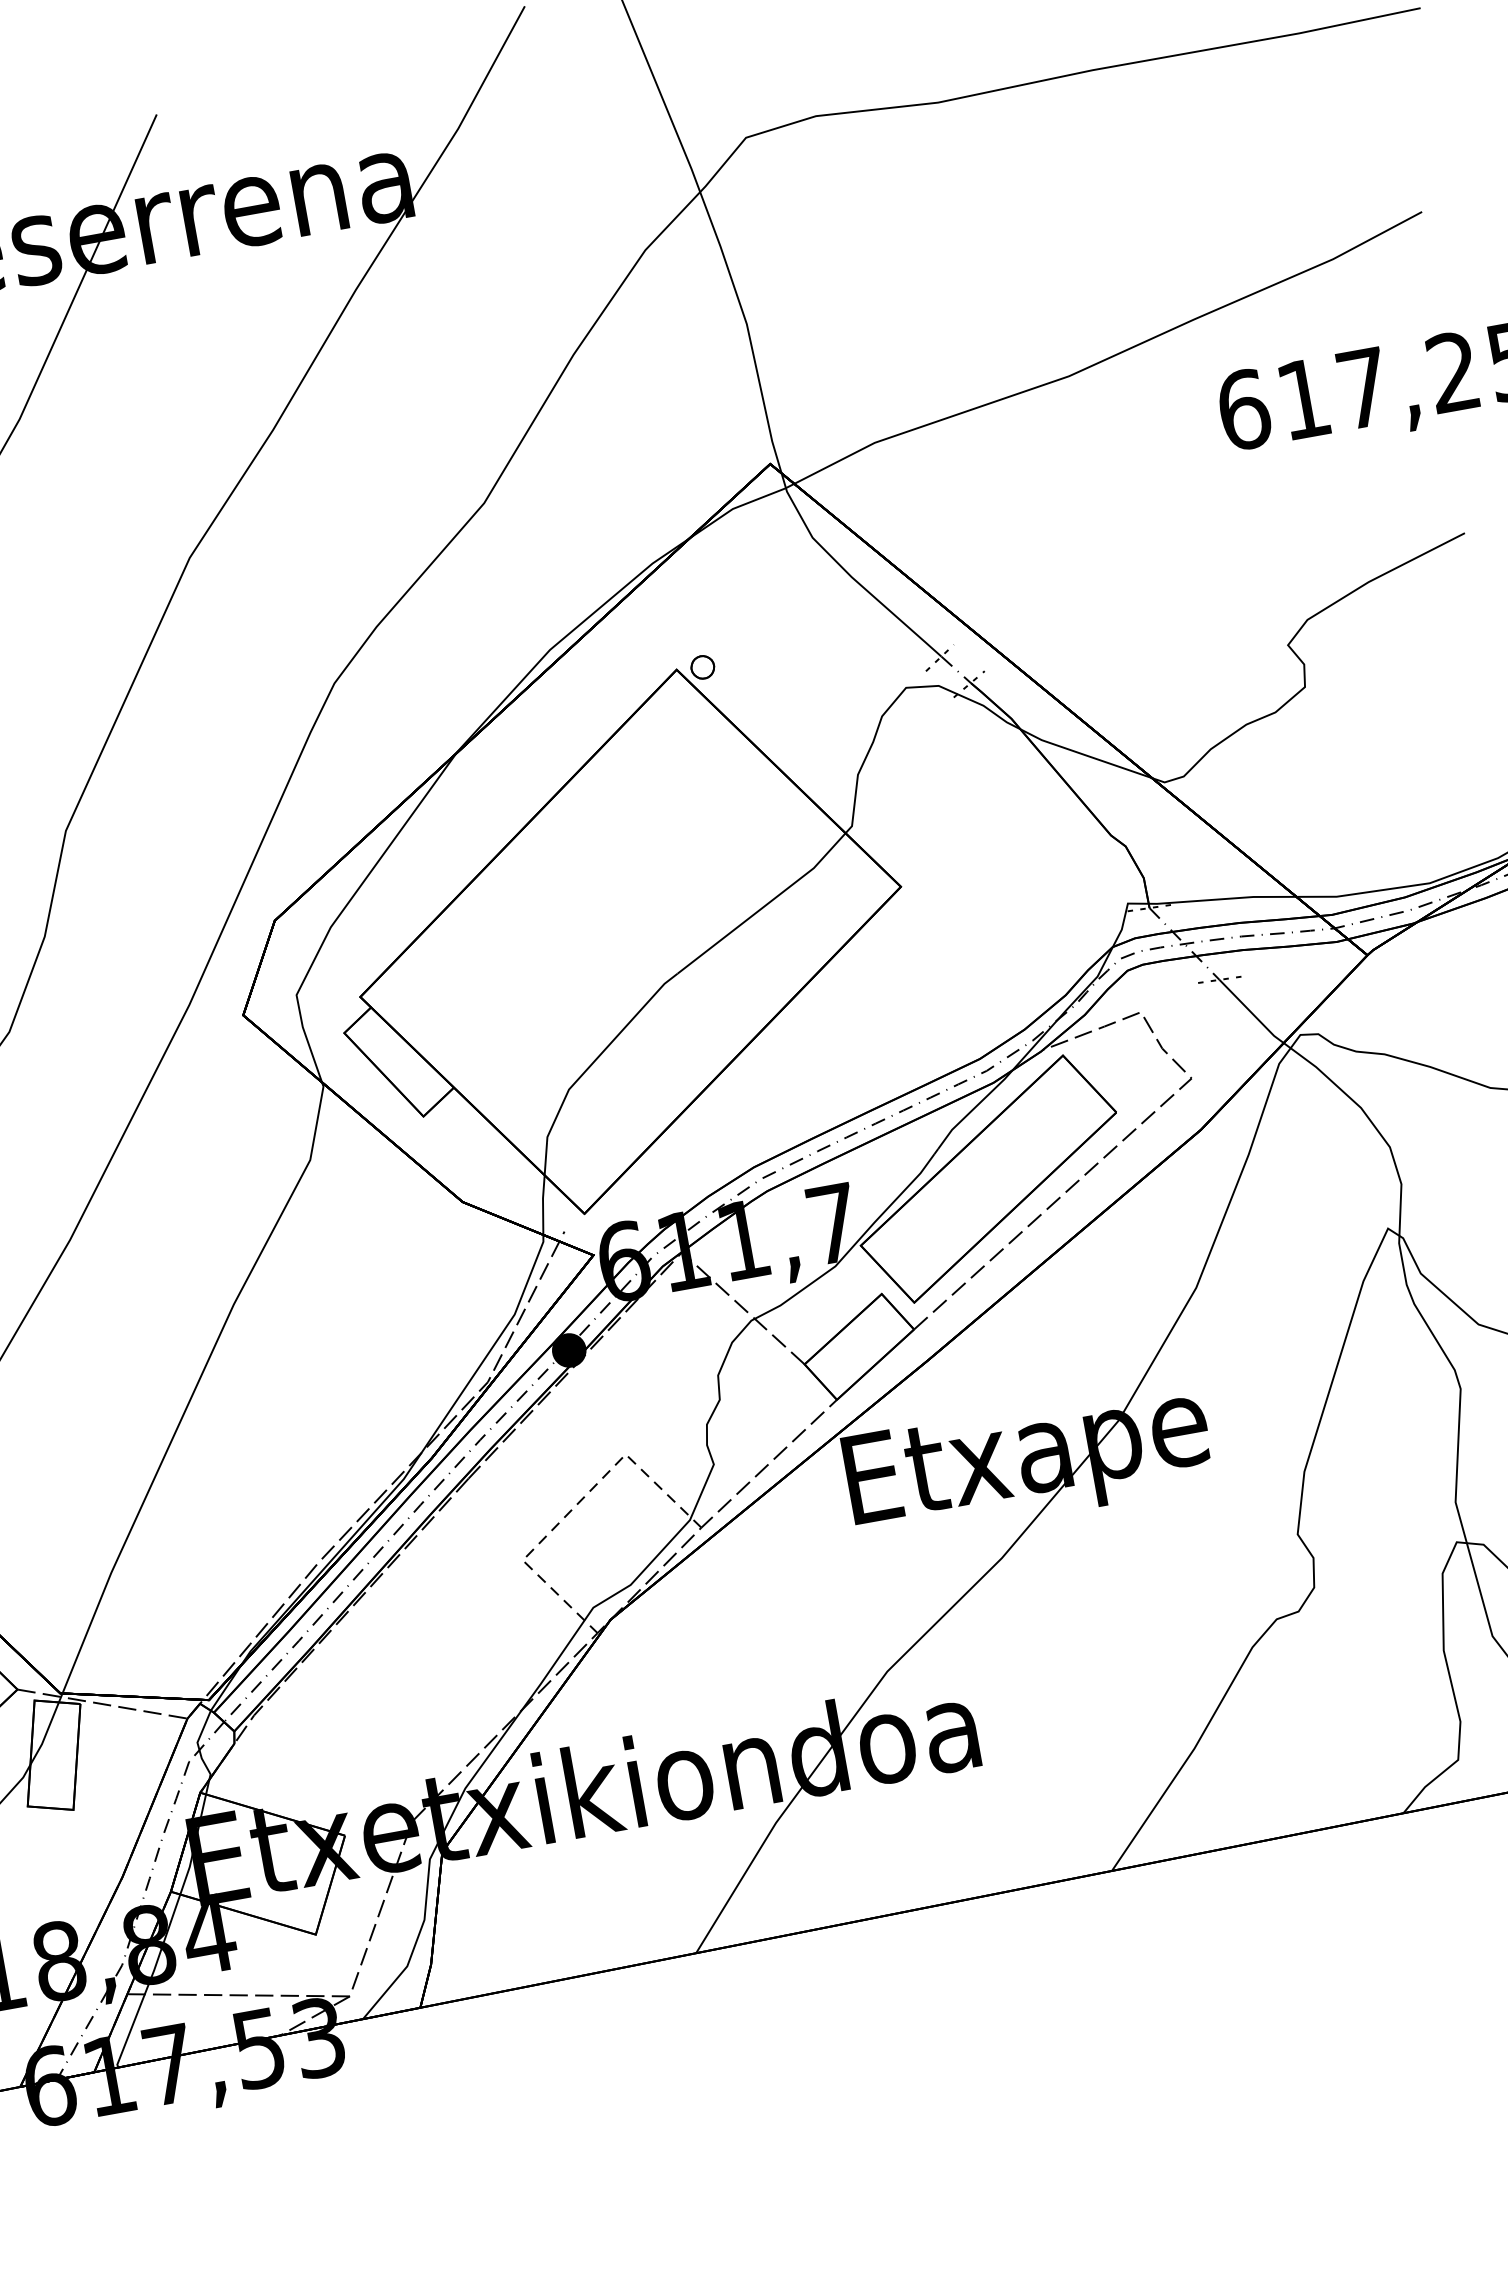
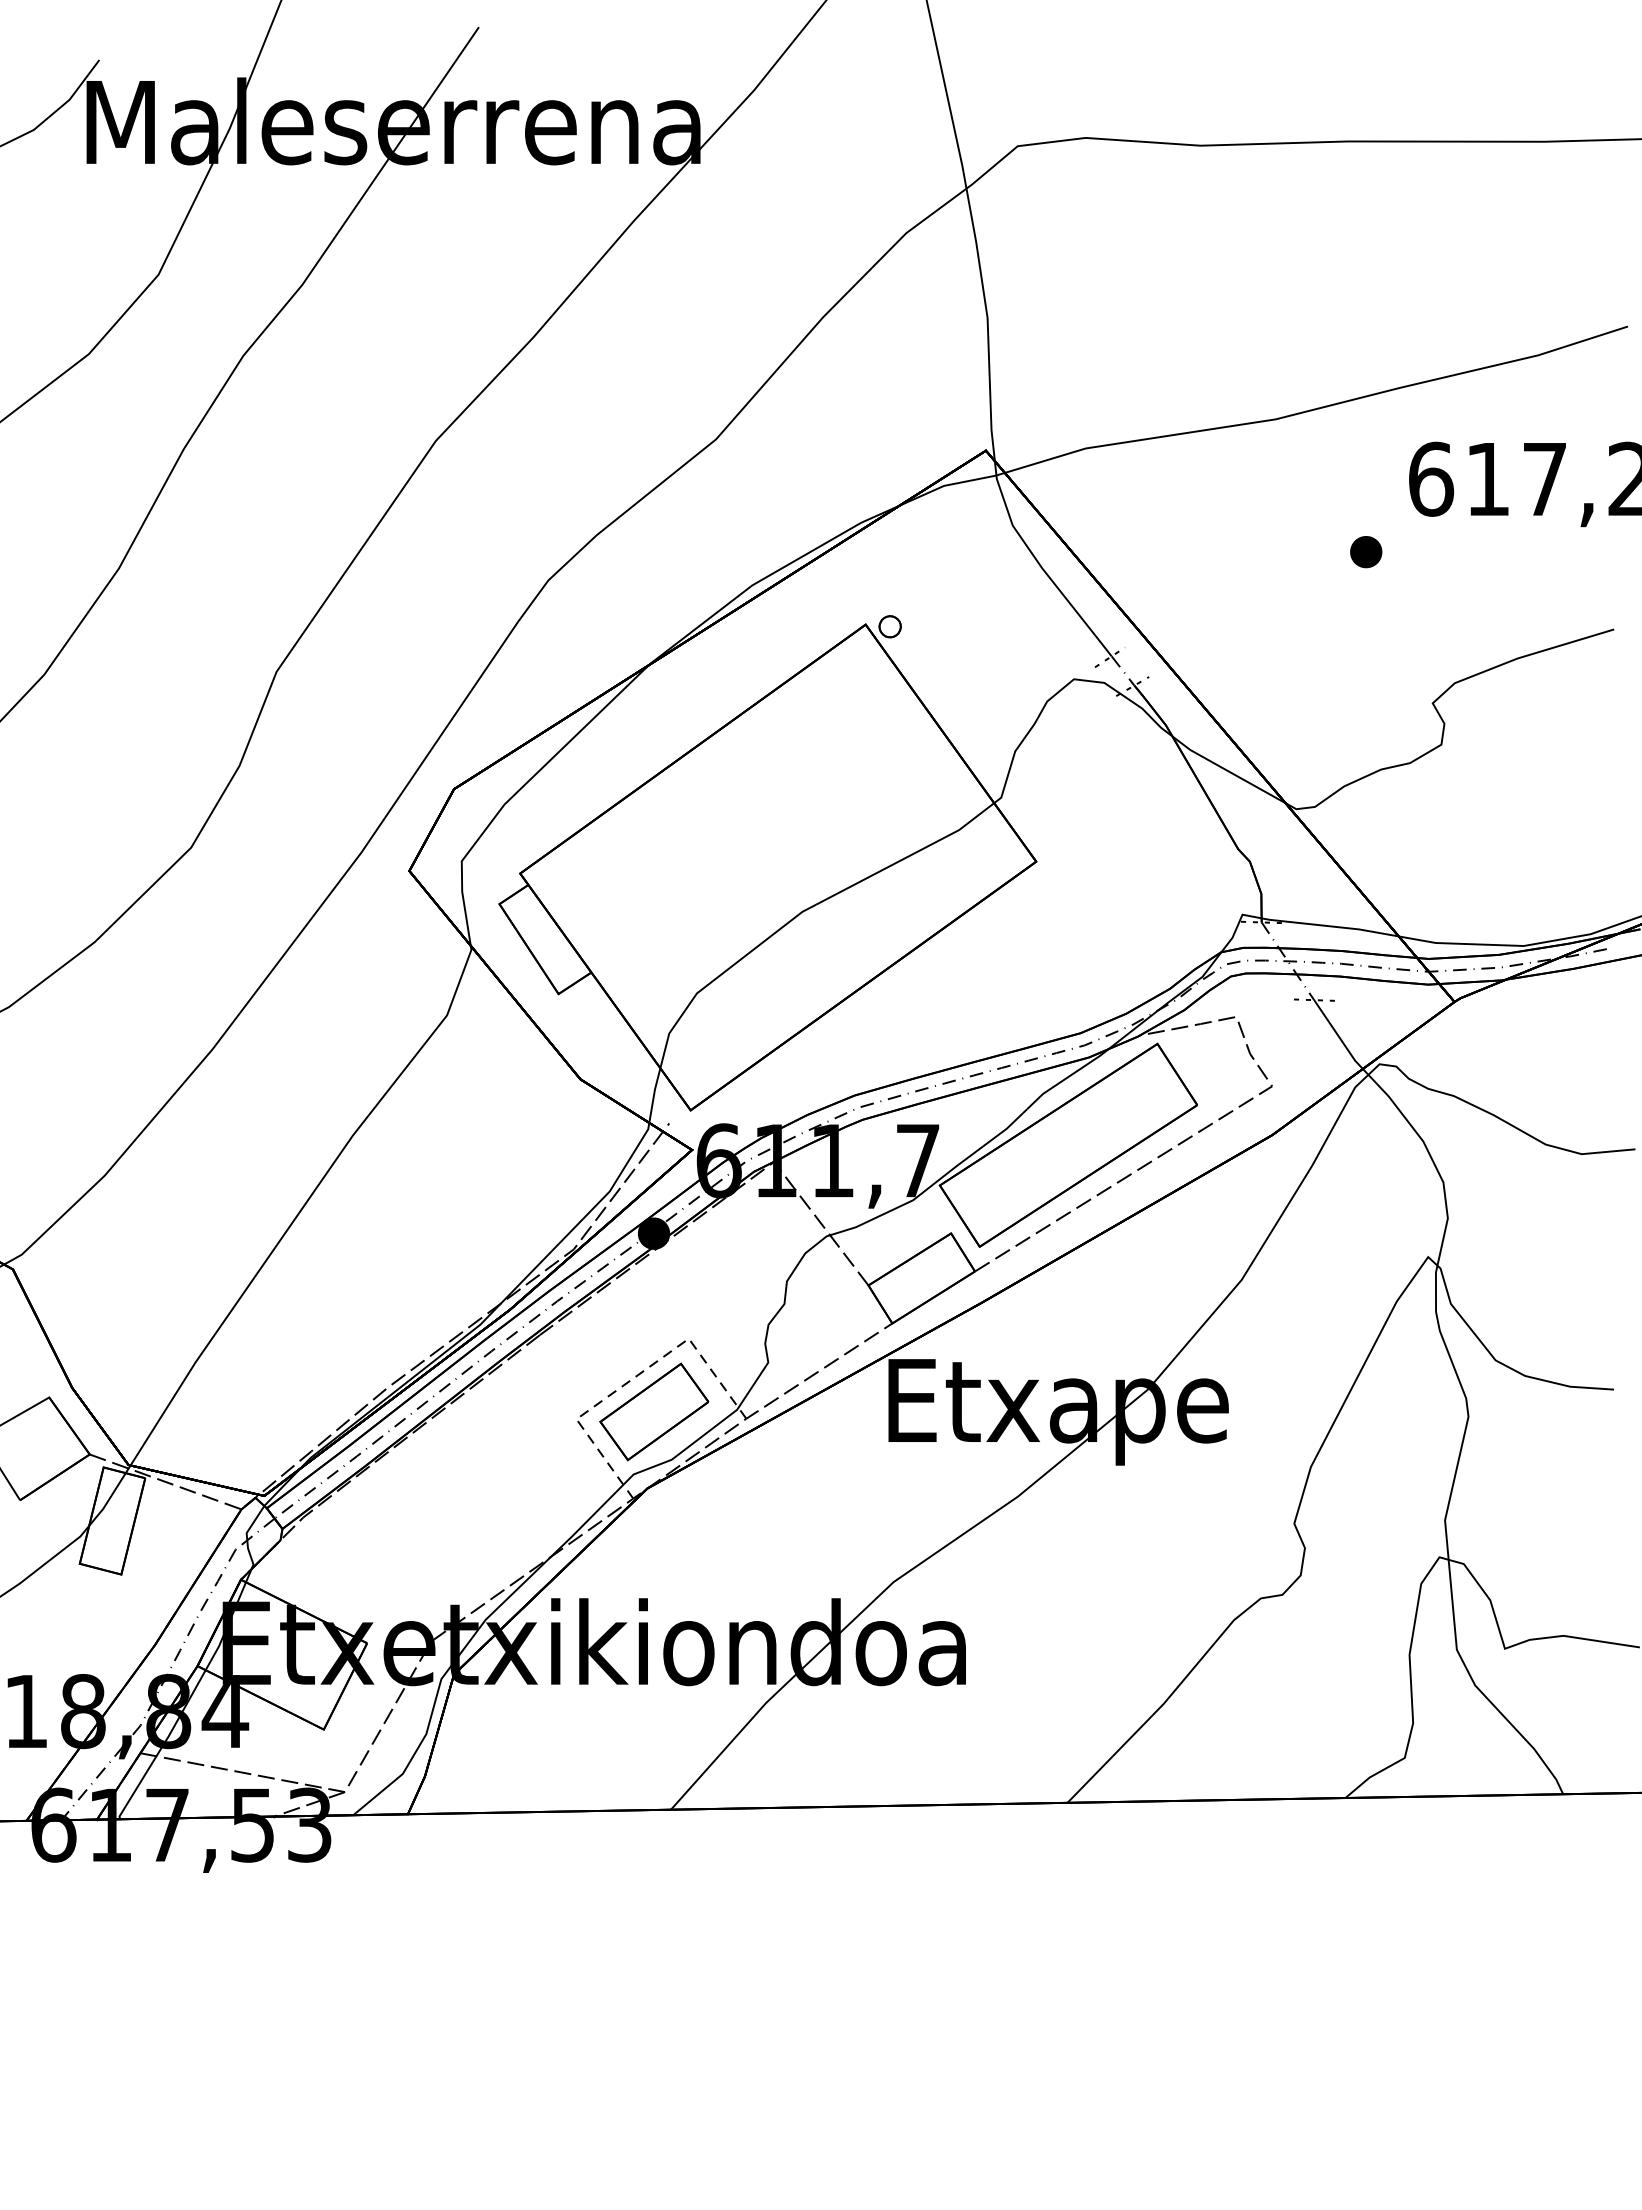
part: (1189, 499) -> (1366, 552), added
part: (603, 1537) -> (654, 1411), added

